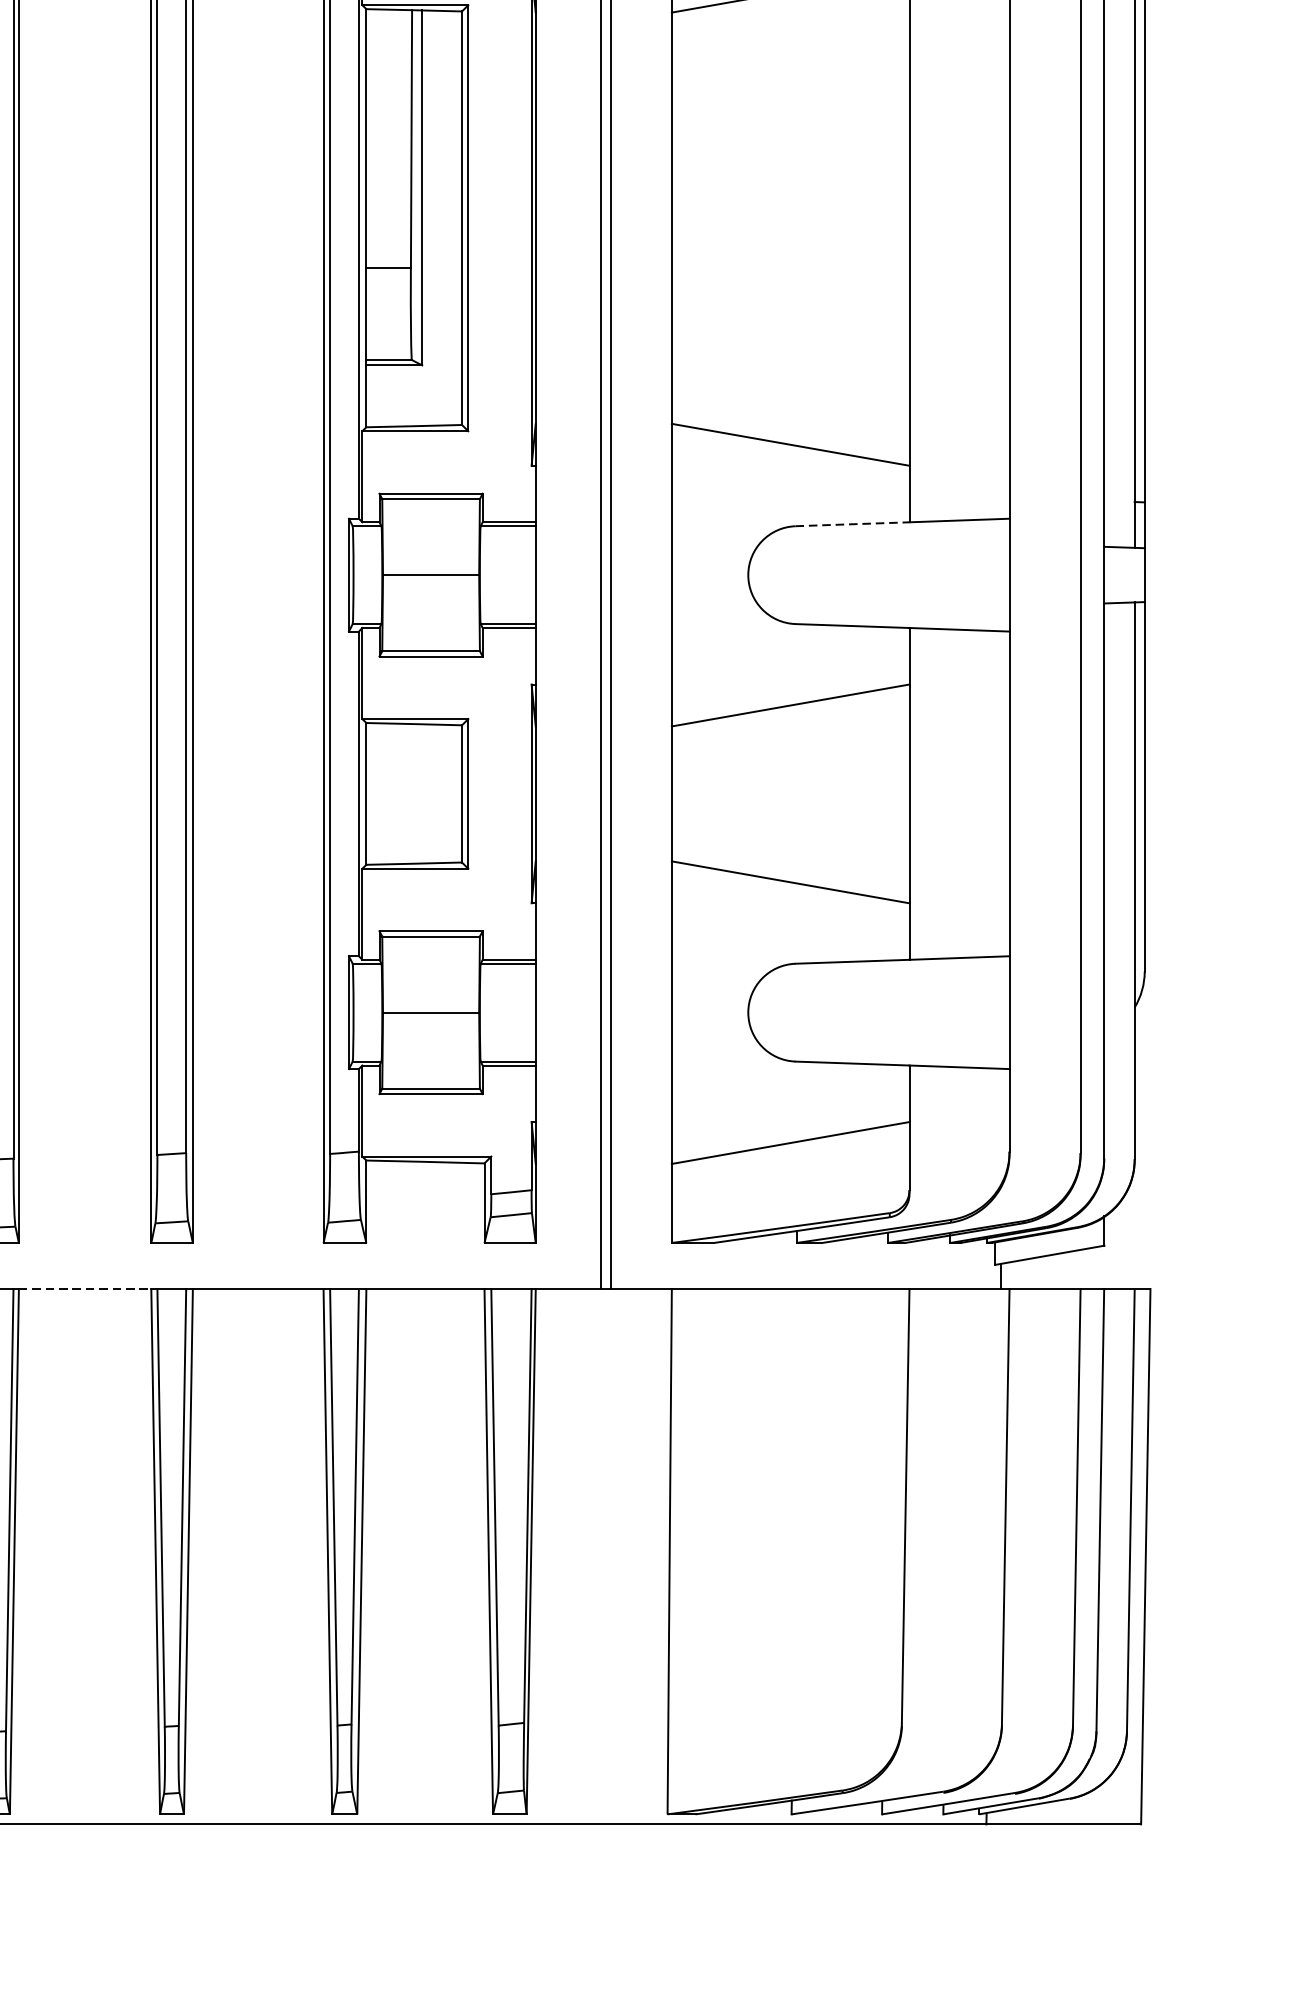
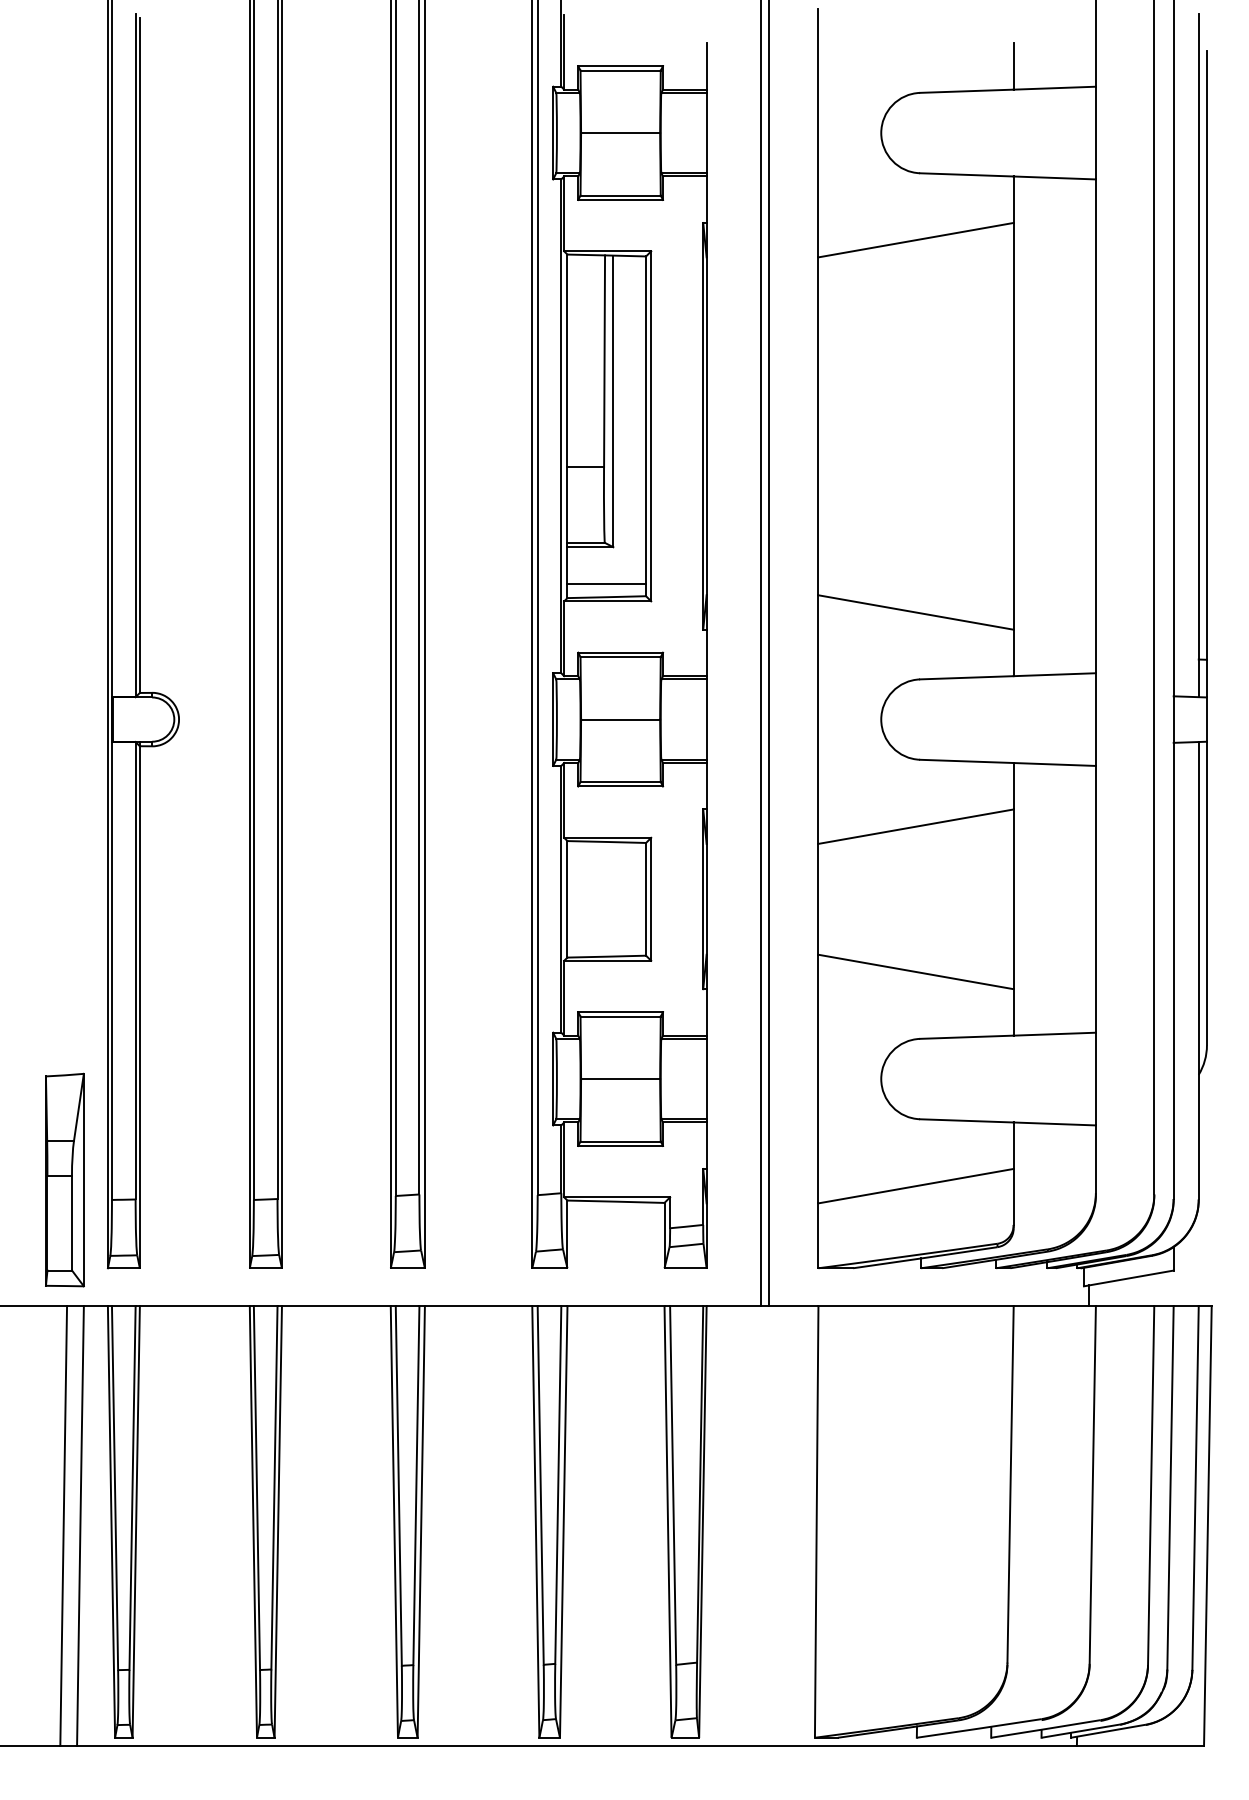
line: (413, 410) -> (606, 584), added
line: (852, 523) -> (966, 677), dashed -> solid
line: (85, 1289) -> (336, 1306), dashed -> solid

